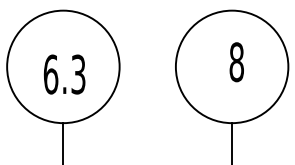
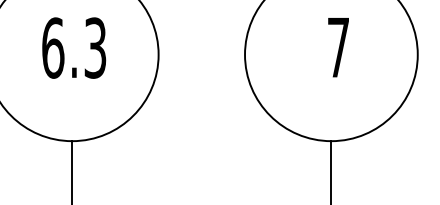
text: (236, 62) -> (338, 48), 8 -> 7
text: (64, 74) -> (73, 48), moved

